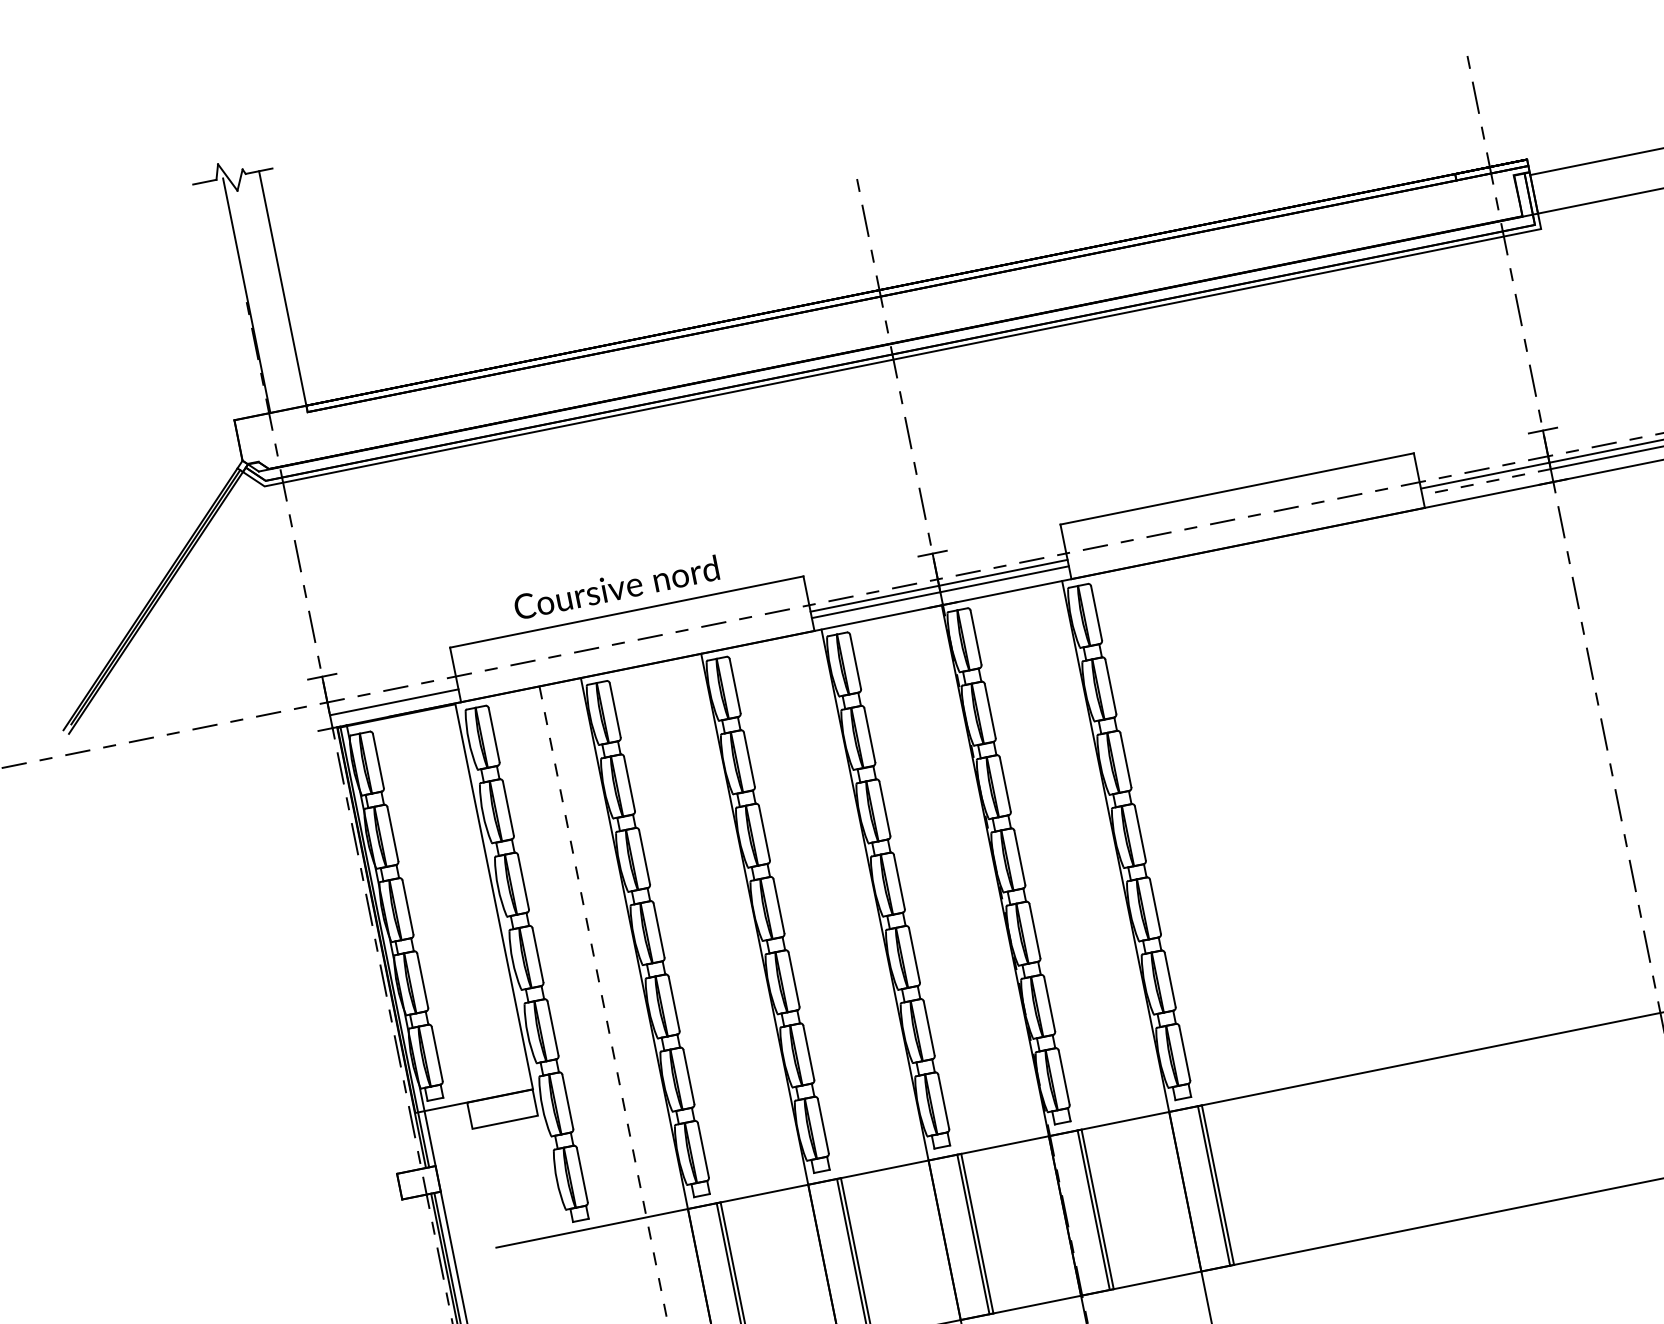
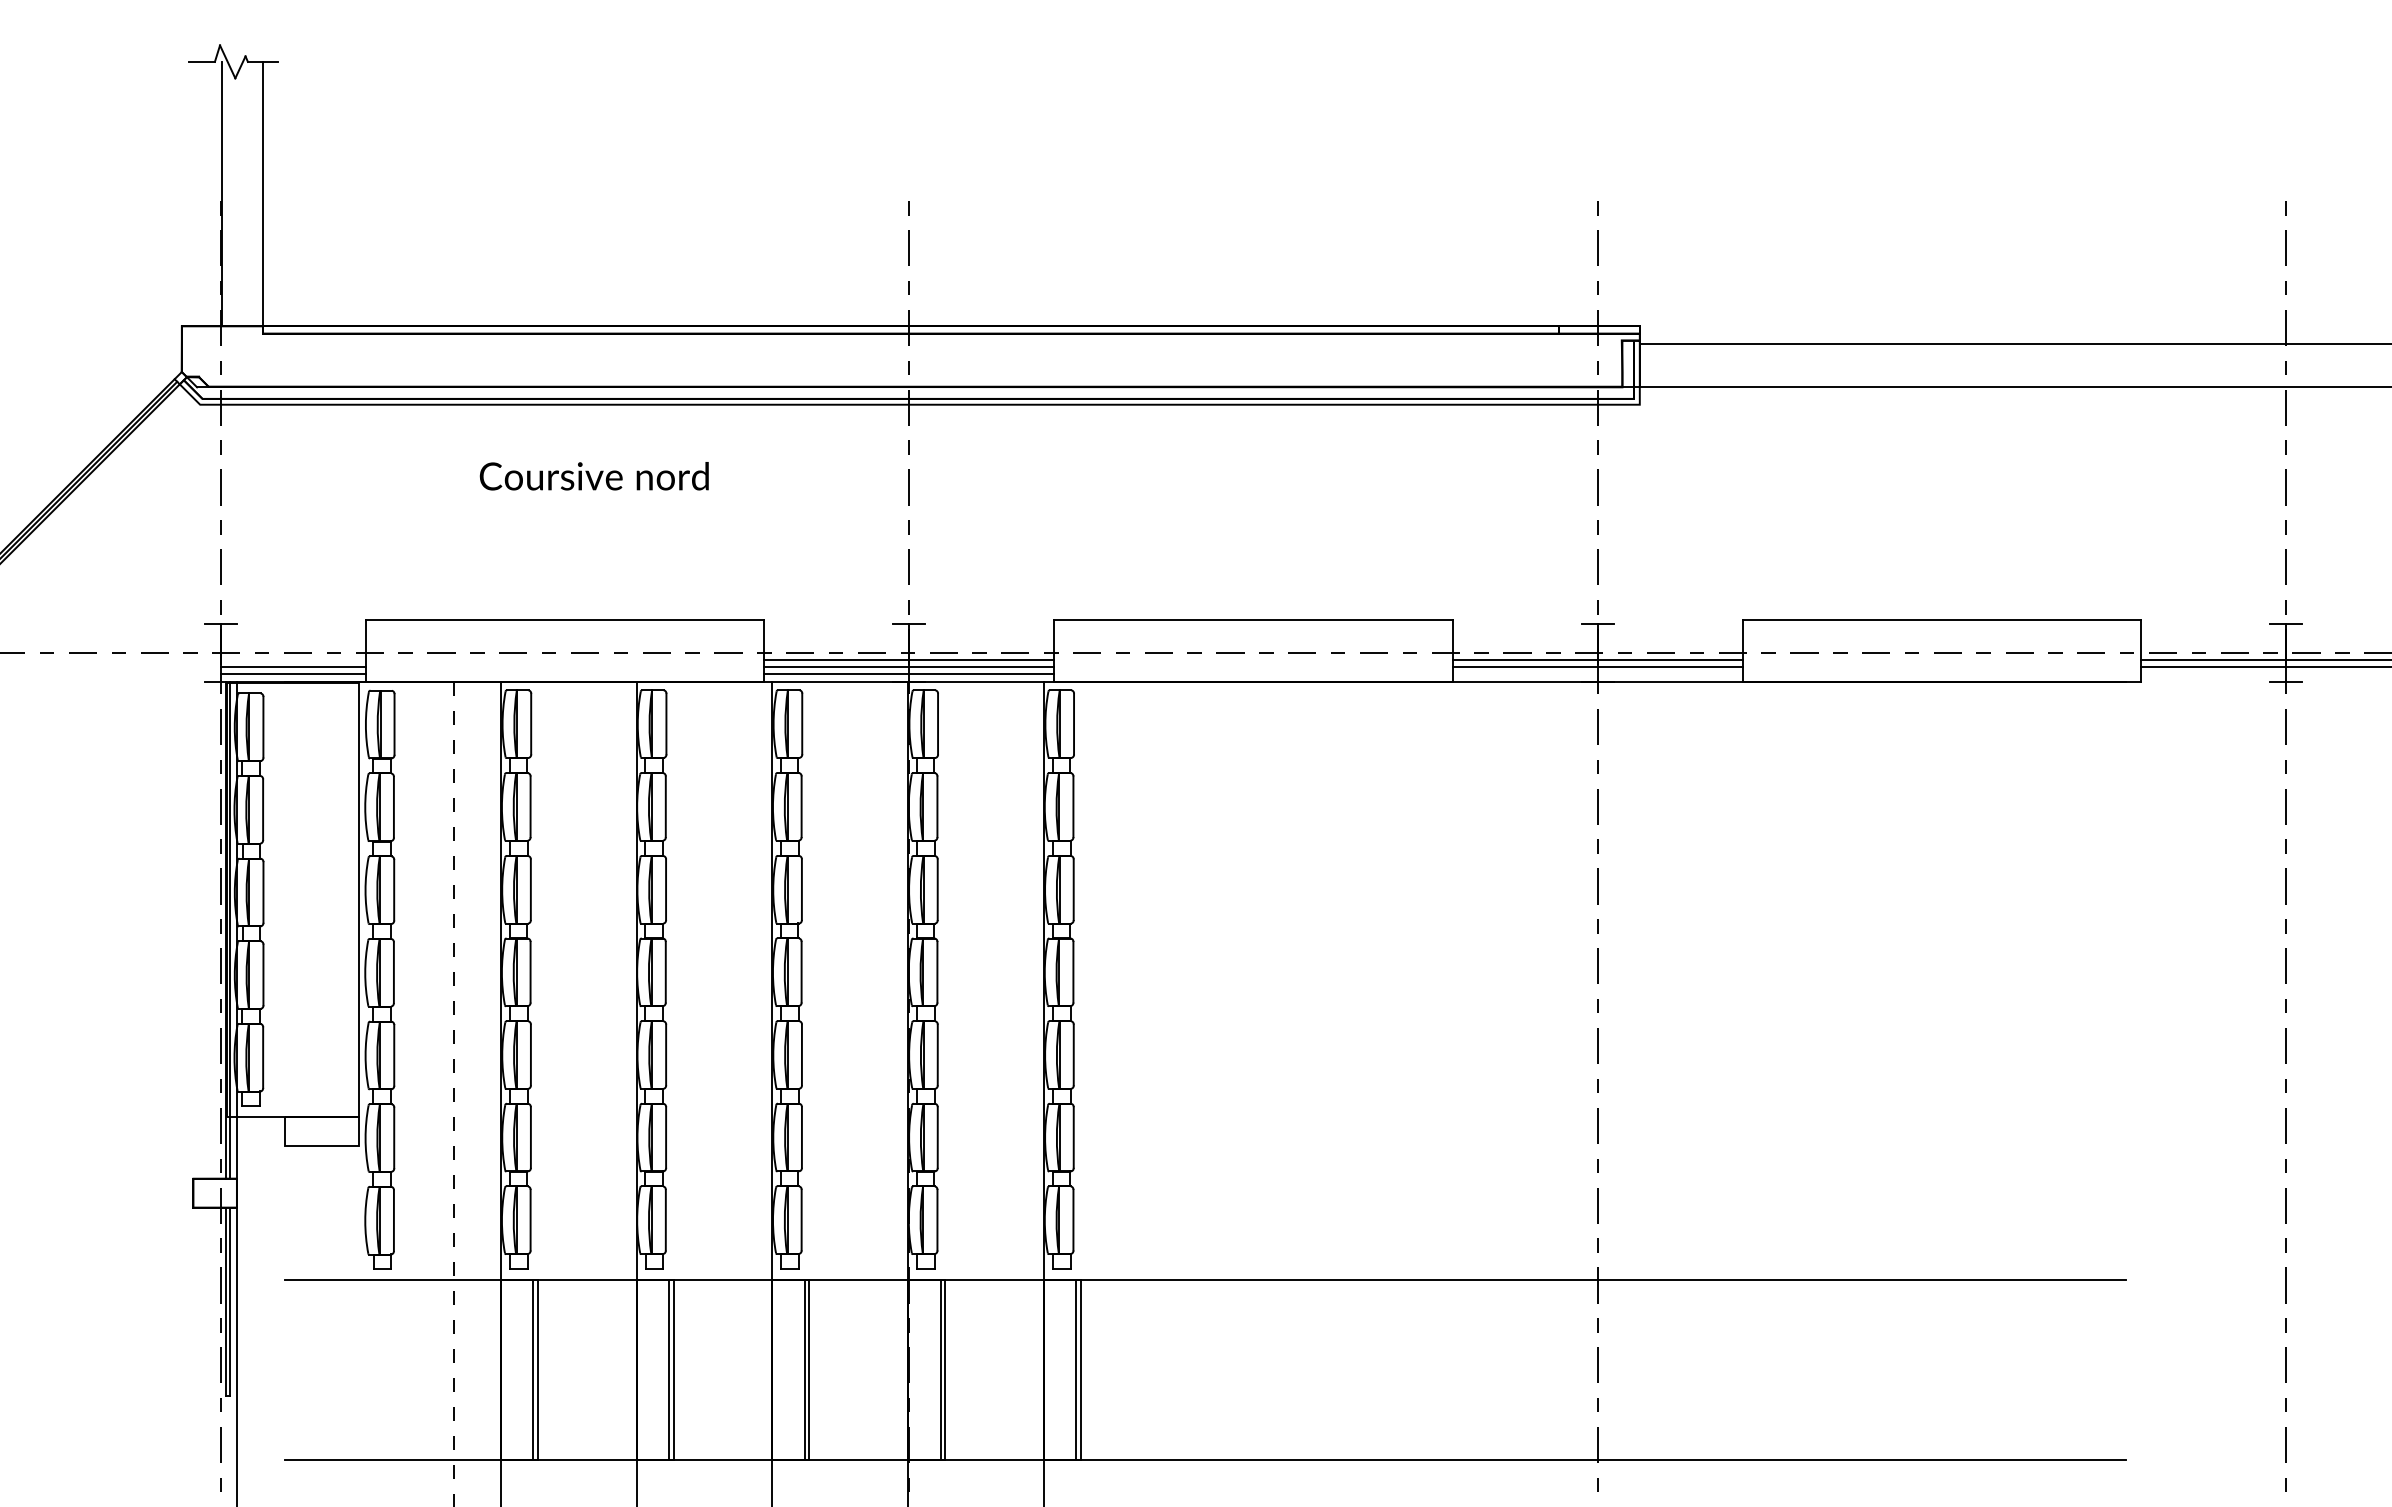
line: (1485, 482) -> (1524, 667), dashed -> solid
text: (615, 587) -> (593, 476), moved
line: (941, 598) -> (909, 674), added
line: (394, 709) -> (292, 674), added

